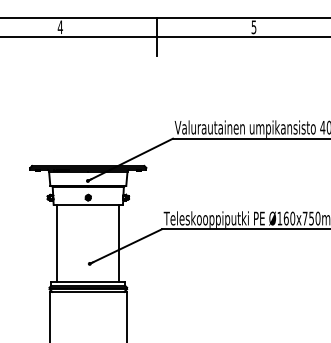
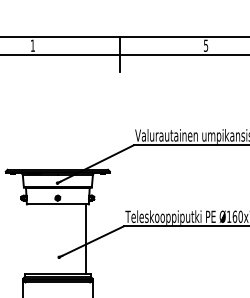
text: (59, 26) -> (32, 45), 4 -> 1
line: (57, 243) -> (30, 239), removed

